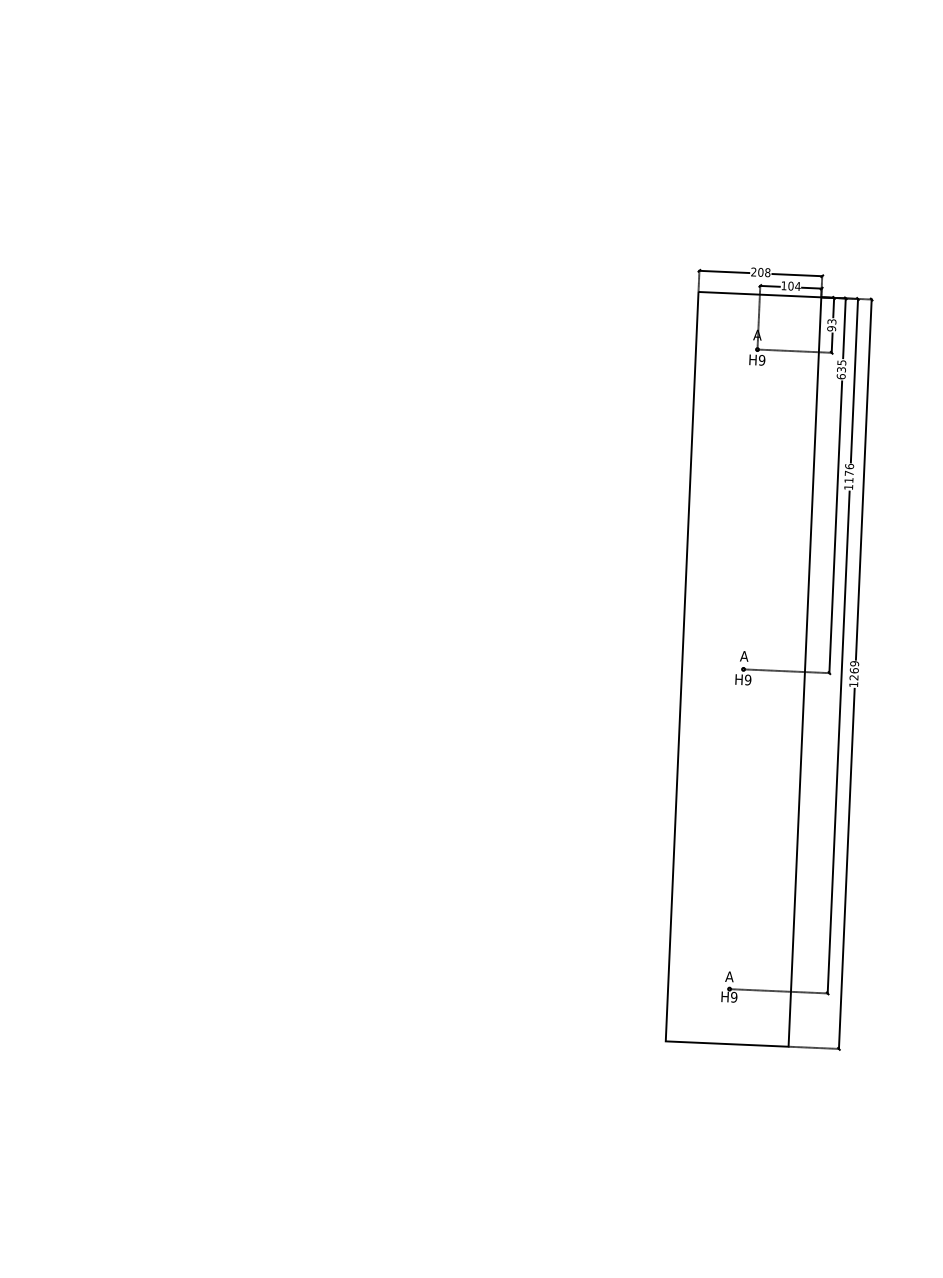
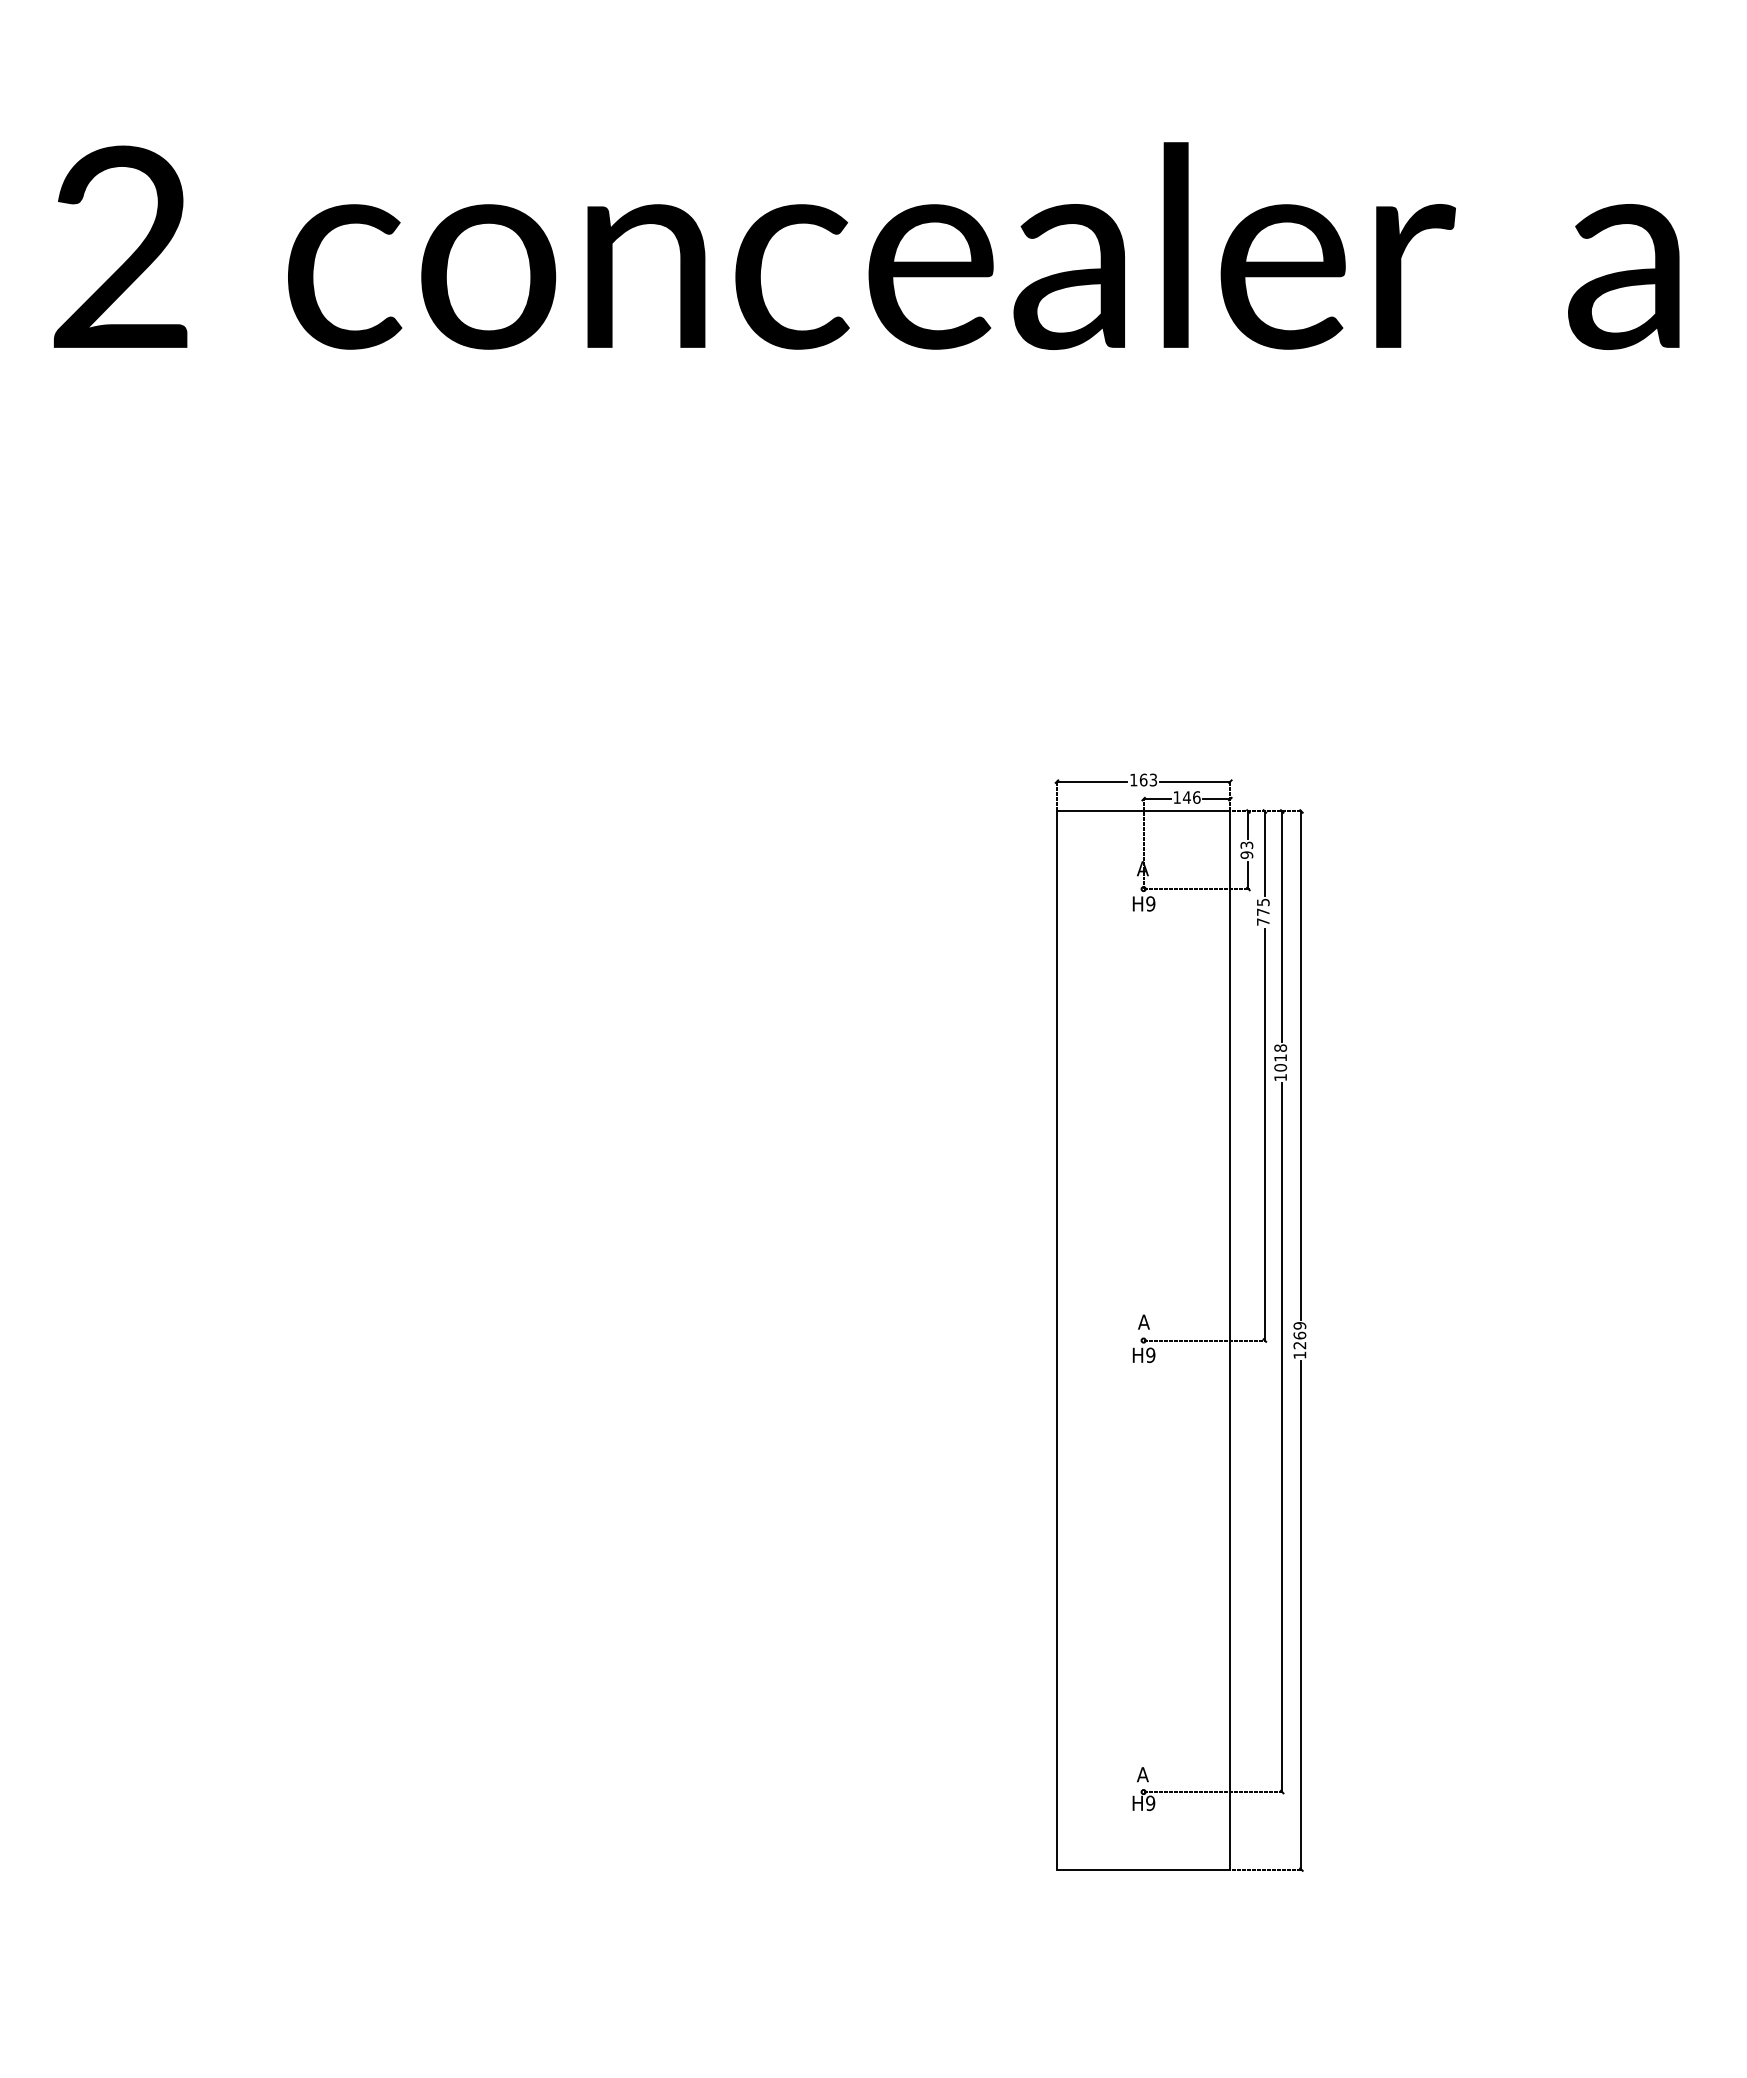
text: (760, 272) -> (1143, 779), 208 -> 163
text: (794, 286) -> (1191, 797), 104 -> 146
text: (840, 372) -> (1262, 916), 635 -> 775
text: (849, 473) -> (1280, 1057), 1176 -> 1018

